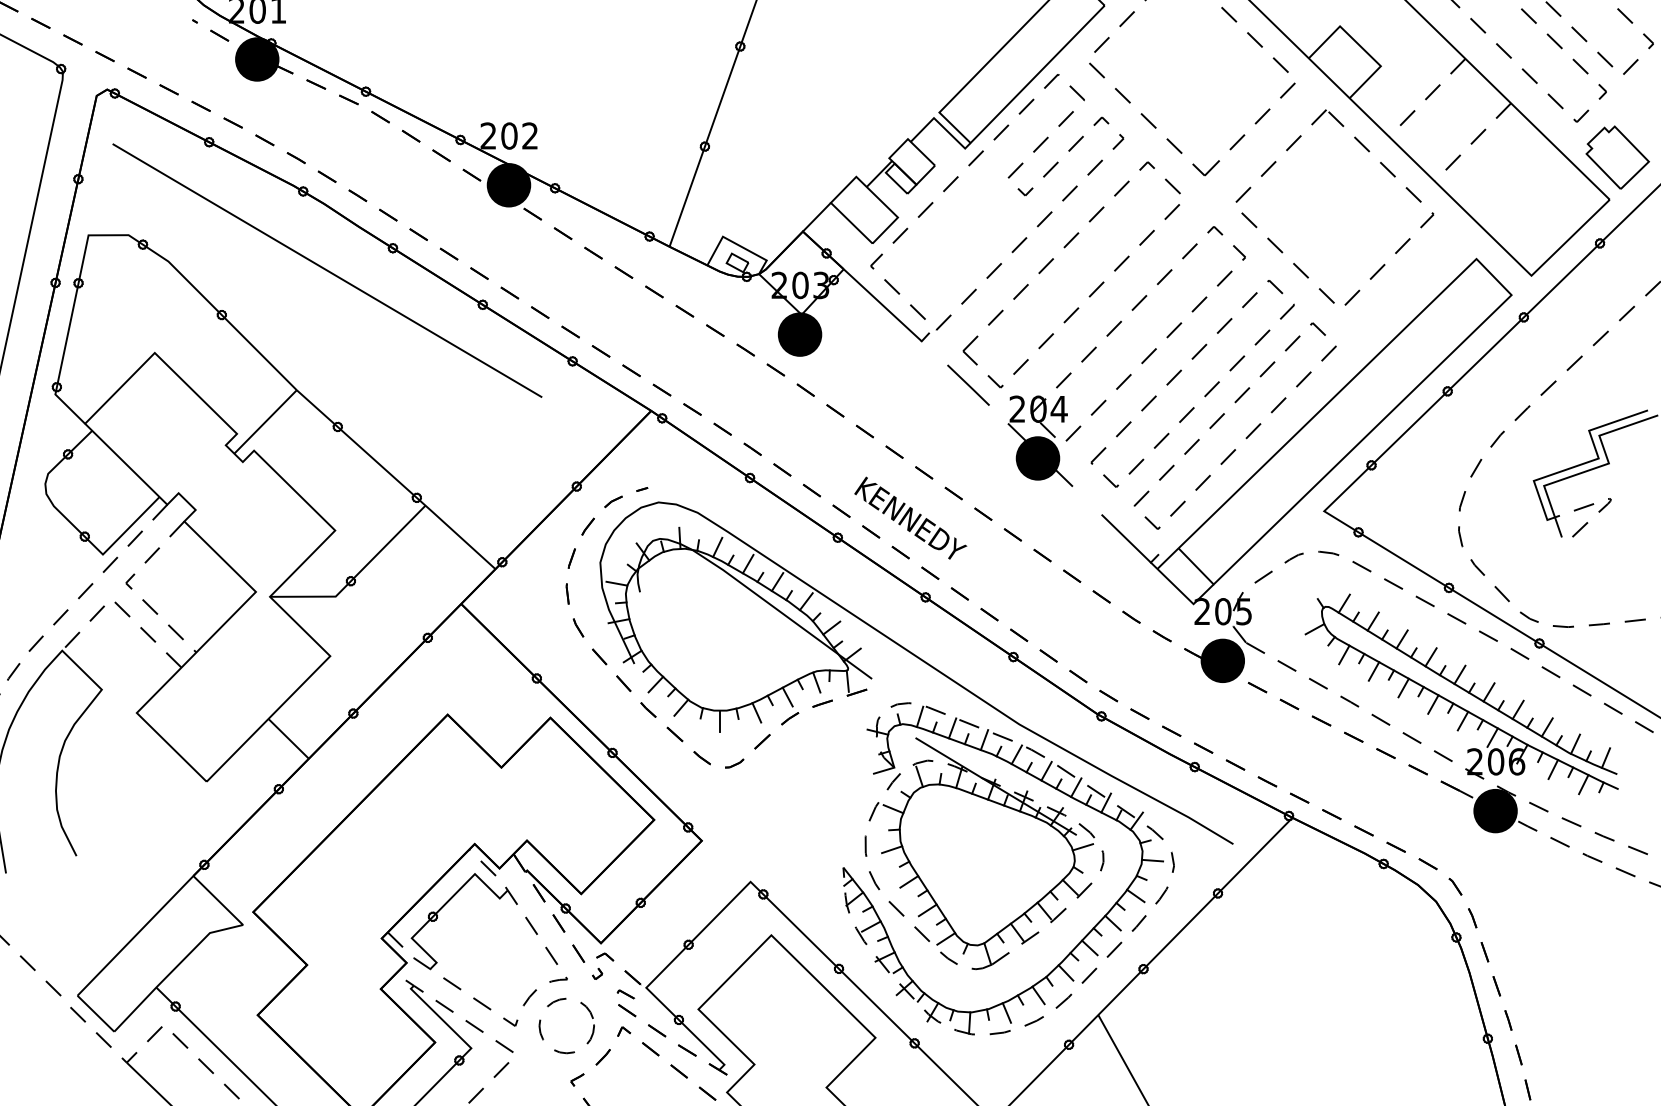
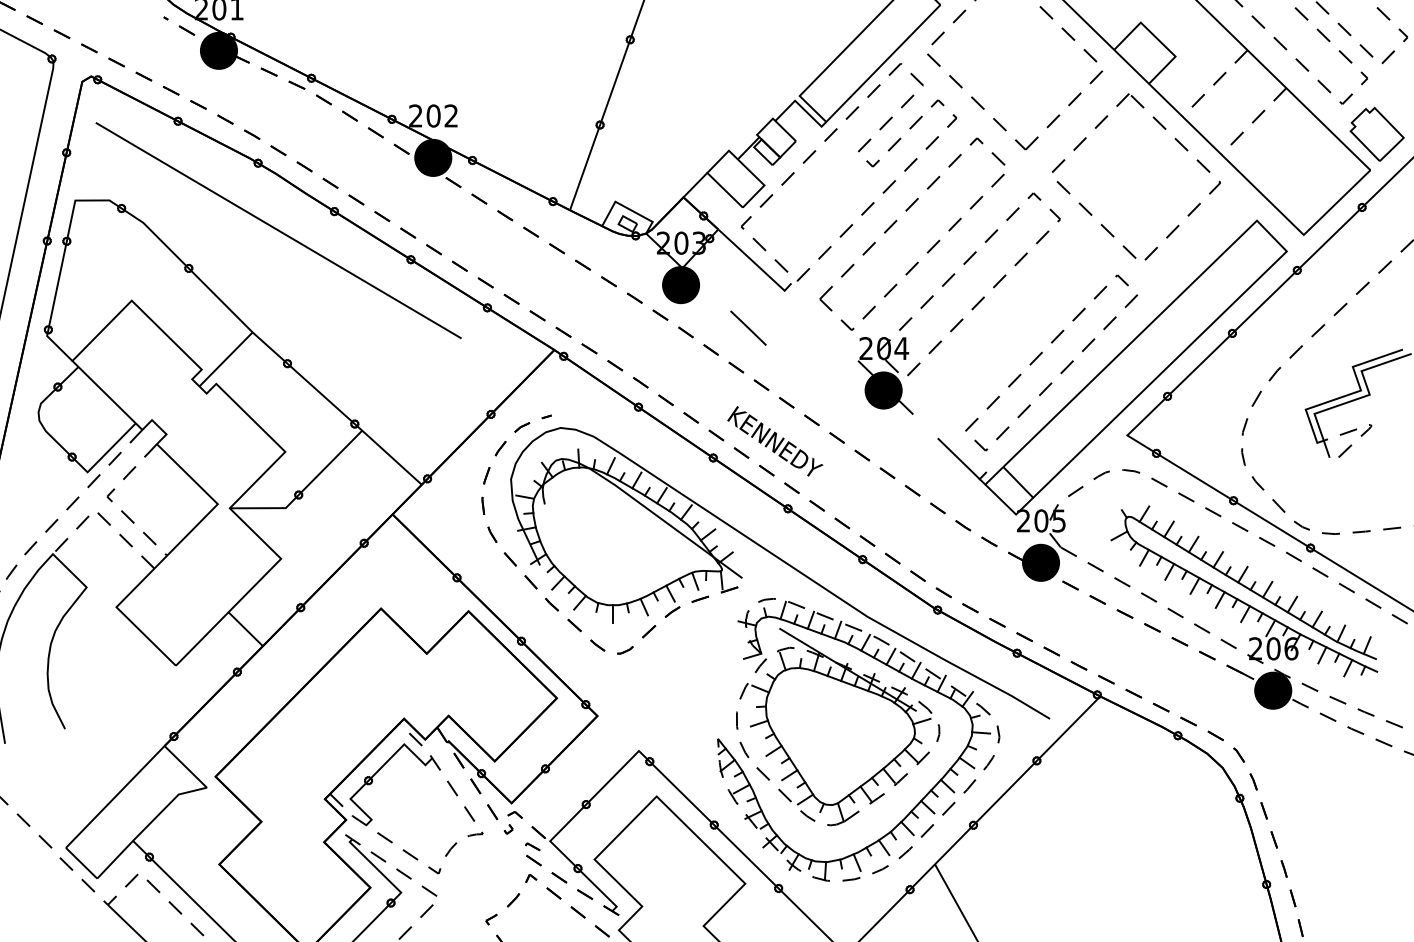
part: (1182, 371) -> (1006, 316), removed
line: (968, 384) -> (748, 327), moved
part: (559, 1001) -> (476, 852), removed

